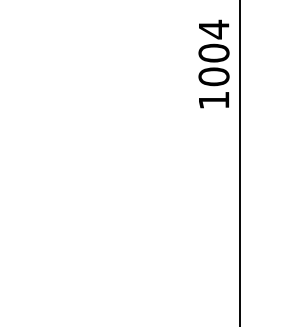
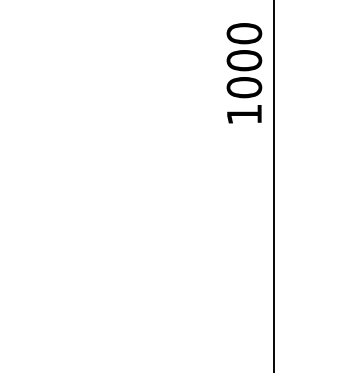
text: (213, 29) -> (243, 33), 1004 -> 1000

